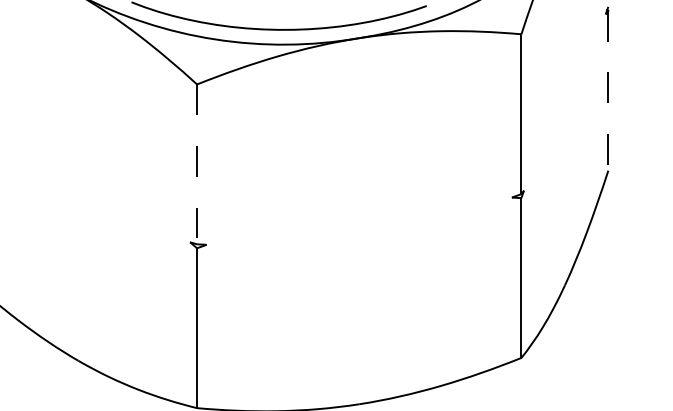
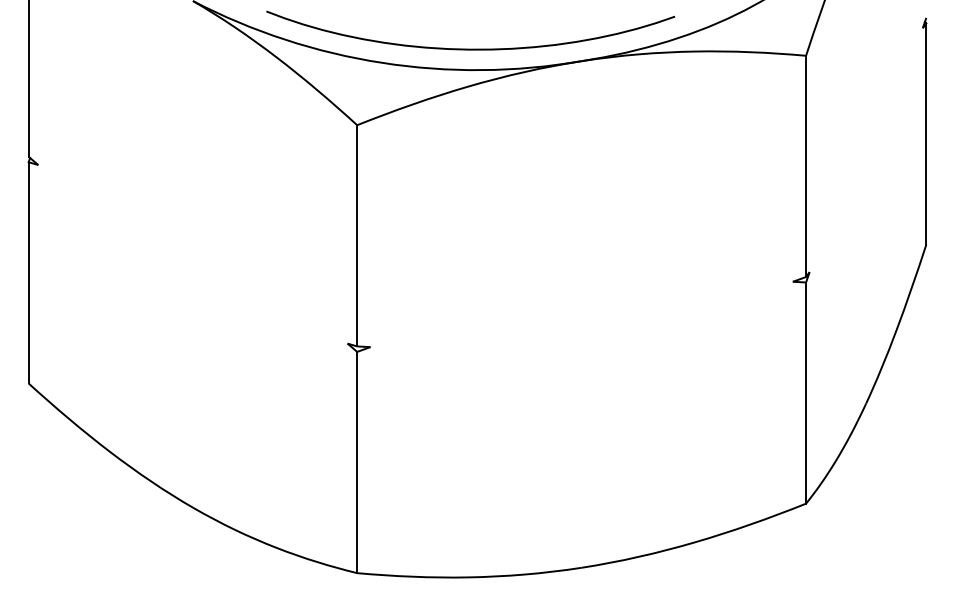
line: (608, 91) -> (926, 134), dashed -> solid
line: (197, 164) -> (357, 235), dashed -> solid

